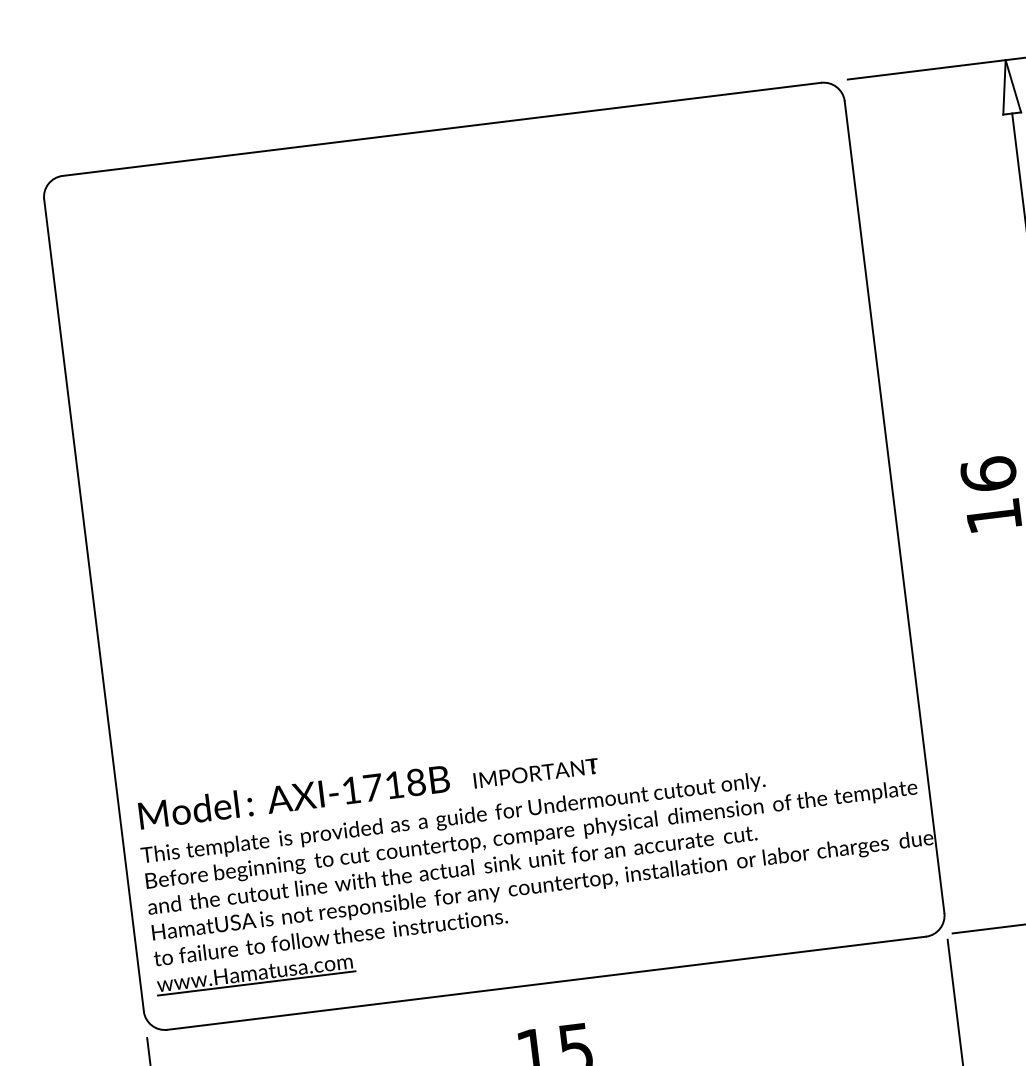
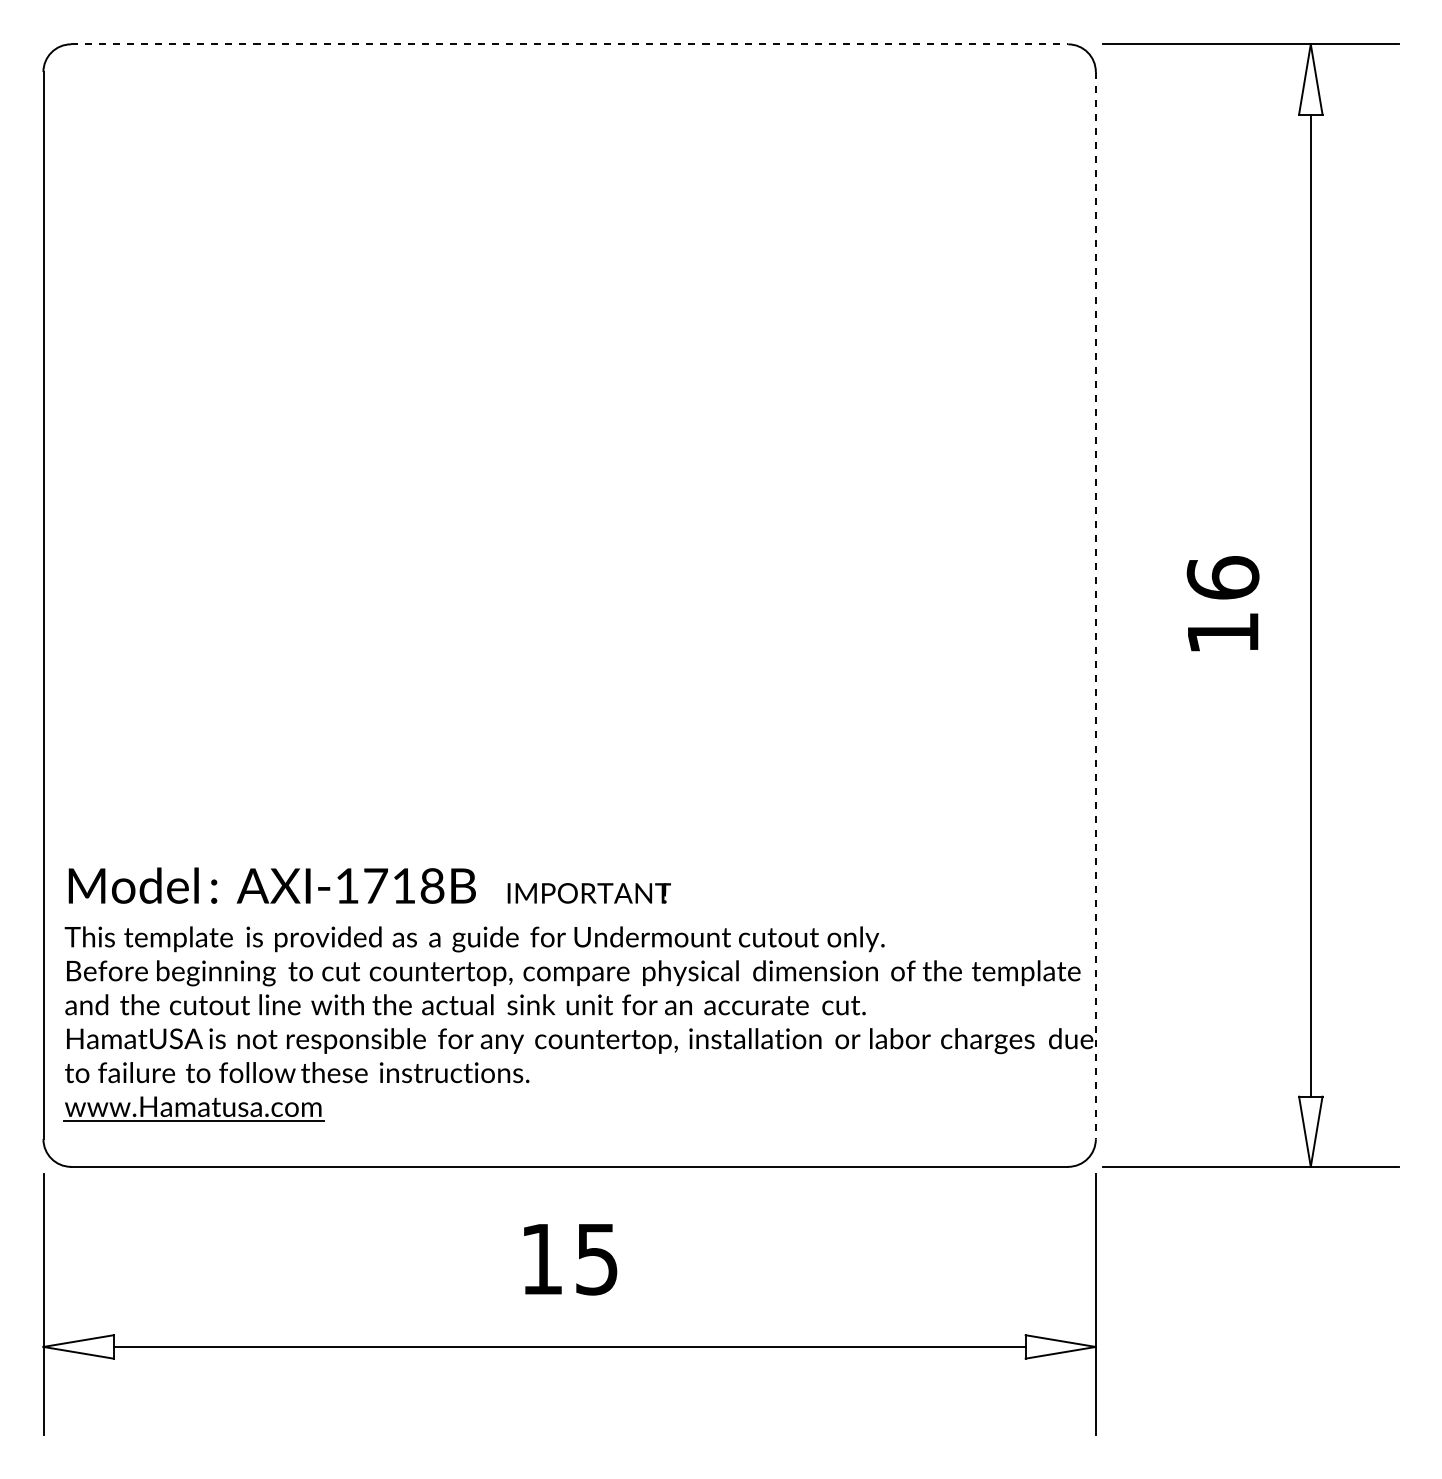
line: (441, 129) -> (569, 44), solid -> dashed
line: (894, 507) -> (1095, 605), solid -> dashed

